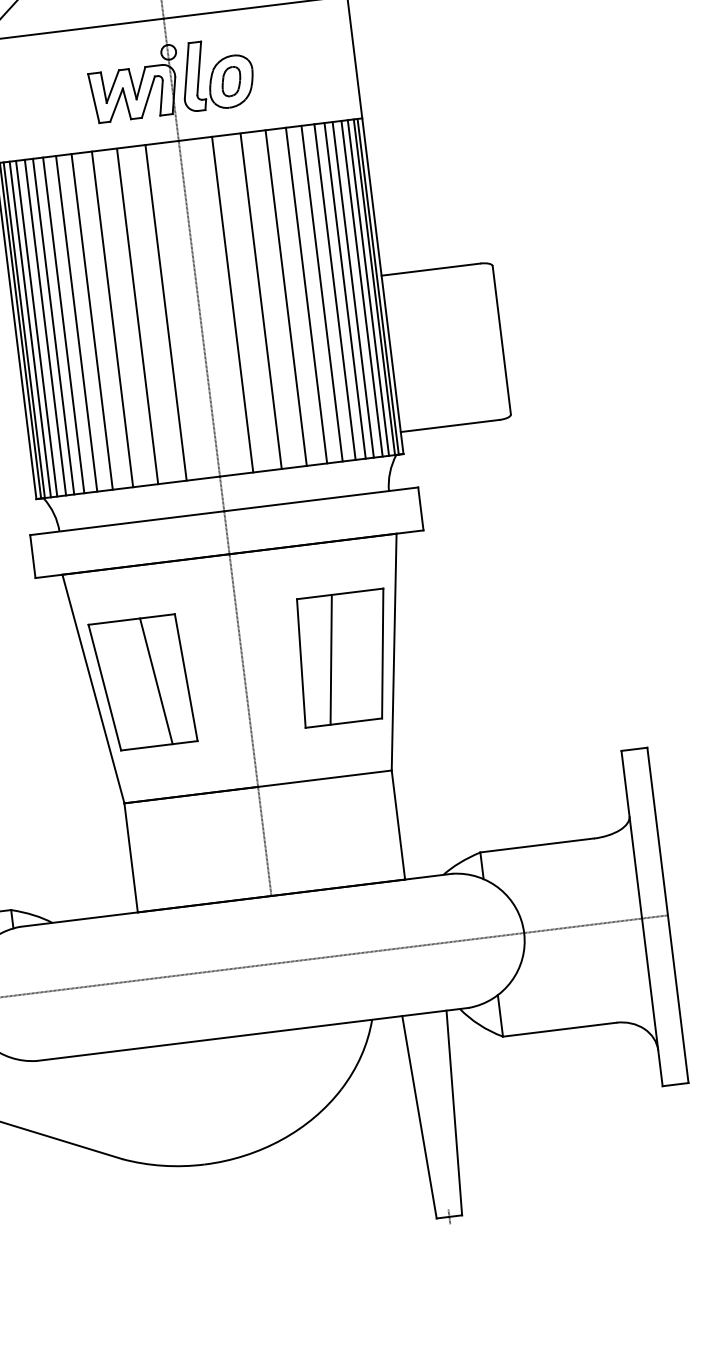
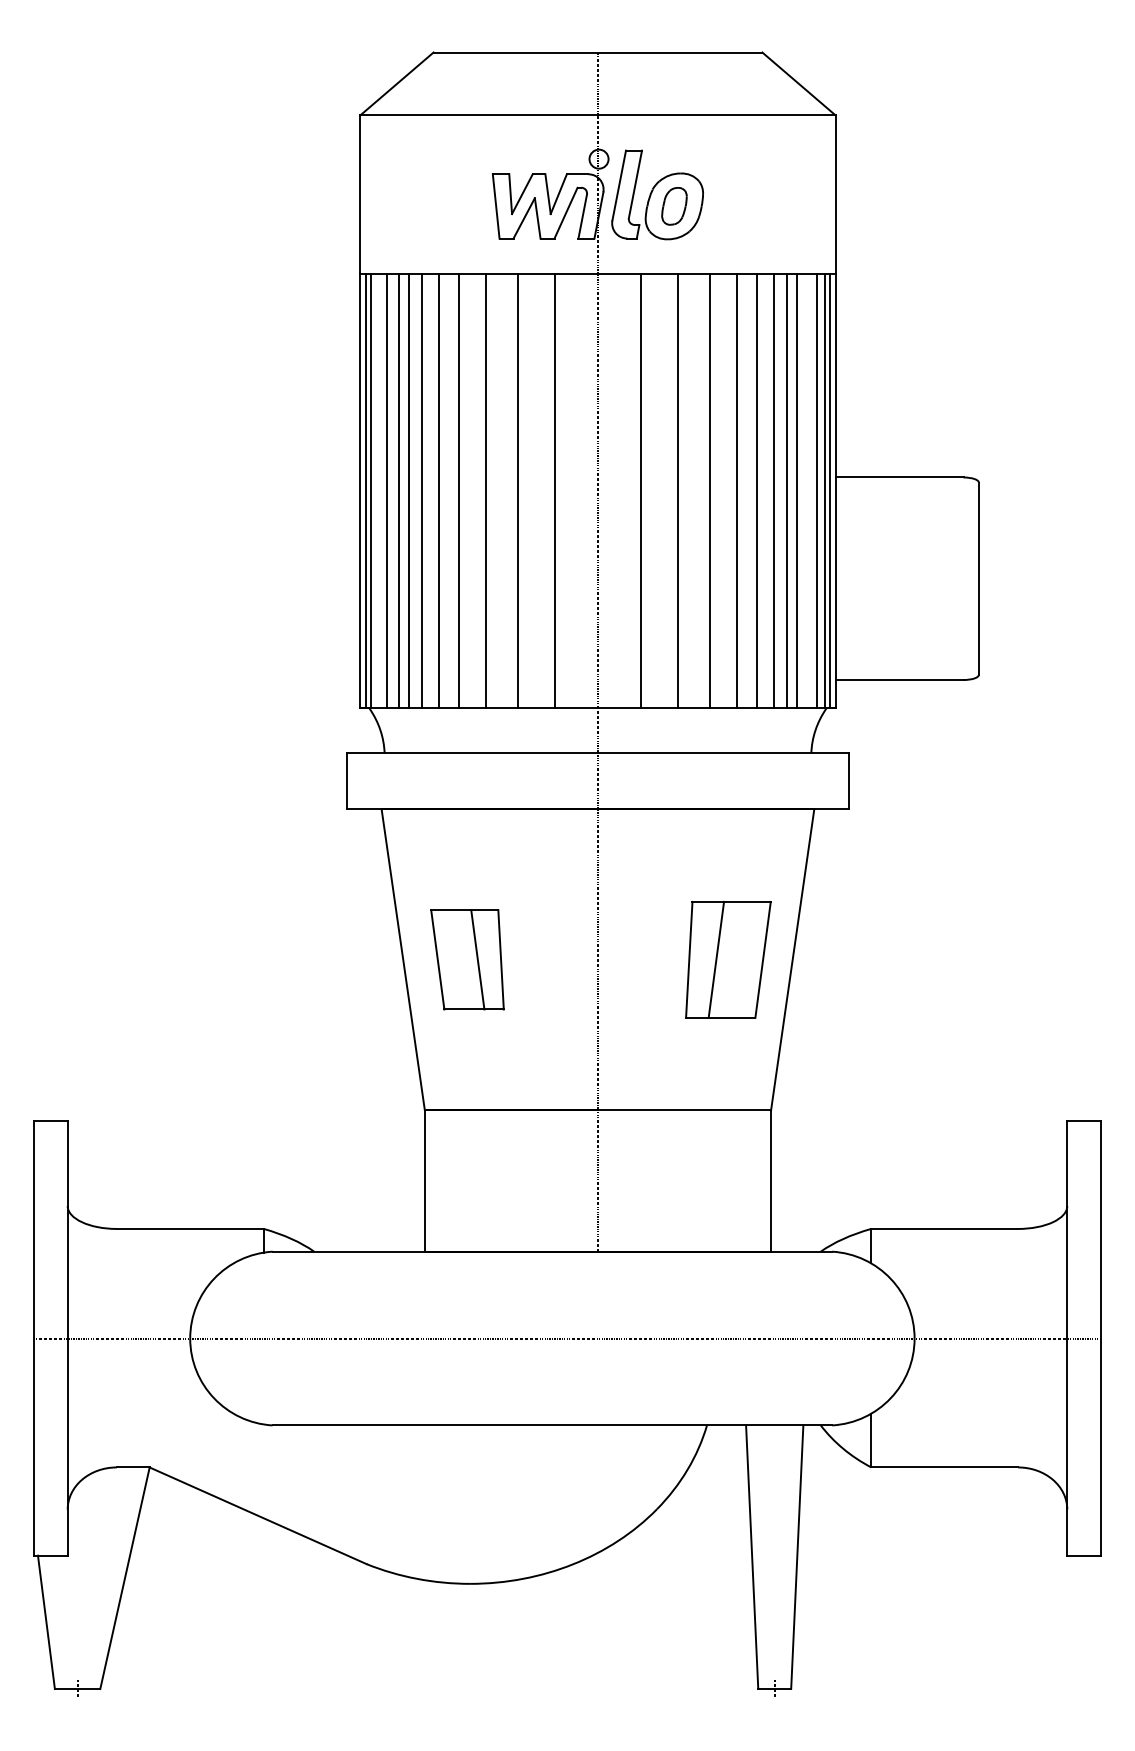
line: (361, 288) -> (808, 490), removed
line: (30, 328) -> (379, 490), removed
part: (344, 658) -> (728, 959), size x0.7
part: (143, 682) -> (467, 959), size x0.6

